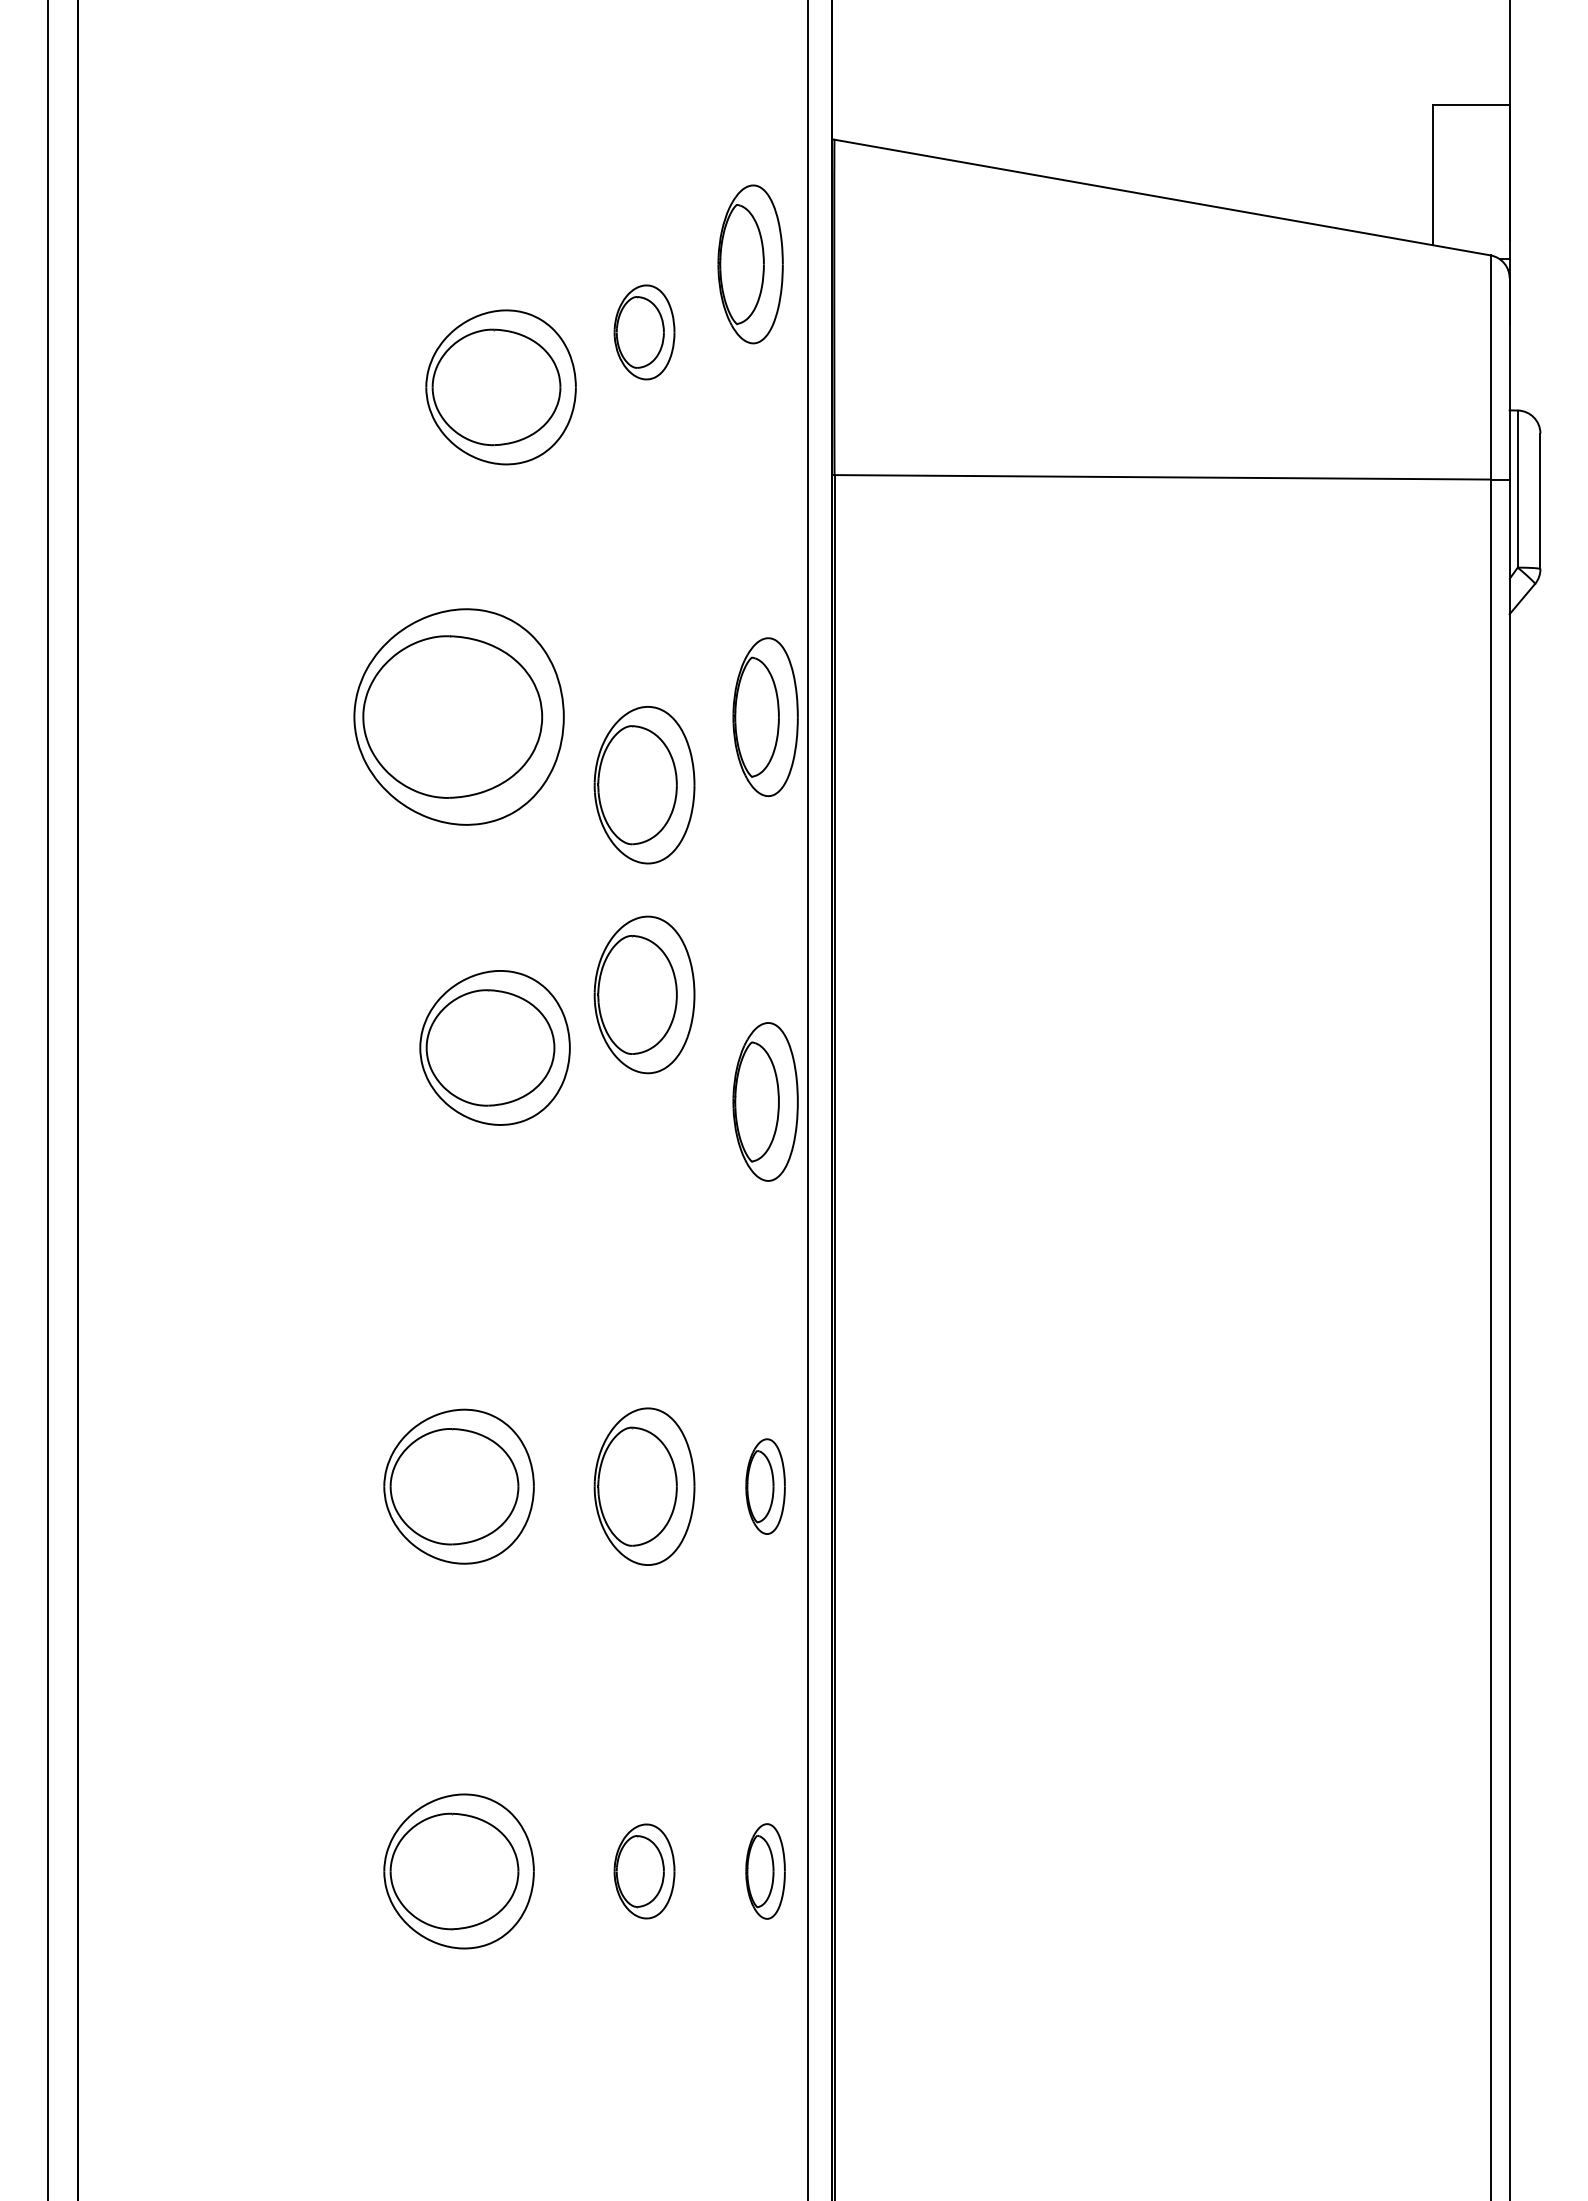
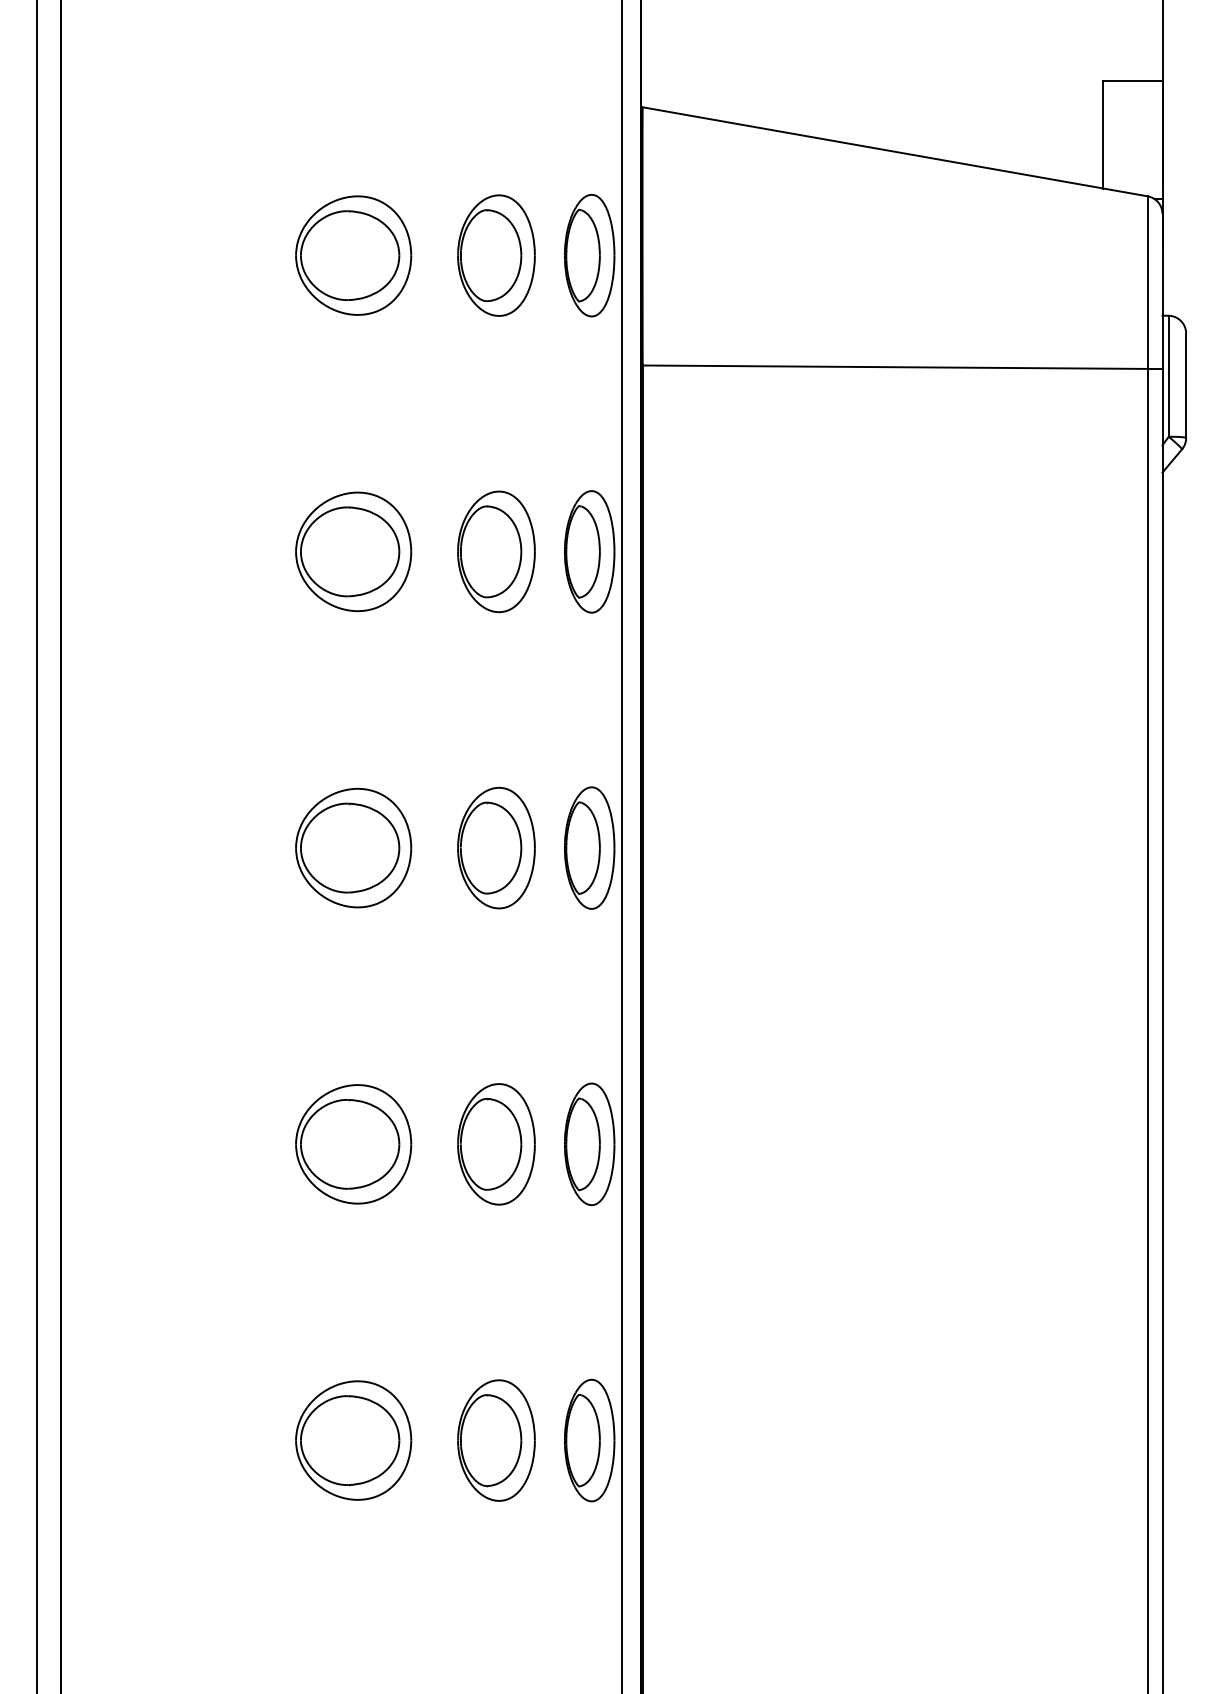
part: (750, 264) -> (589, 255), moved
part: (644, 332) -> (496, 255), size x1.67
part: (500, 387) -> (353, 255), moved
part: (458, 717) -> (353, 552), size x0.71
part: (644, 785) -> (496, 552), moved
part: (644, 994) -> (496, 847), moved
part: (494, 1047) -> (353, 847), moved
part: (765, 1486) -> (589, 1144), size x1.67
part: (644, 1871) -> (496, 1440), size x1.67
part: (765, 1871) -> (589, 1440), size x1.67

